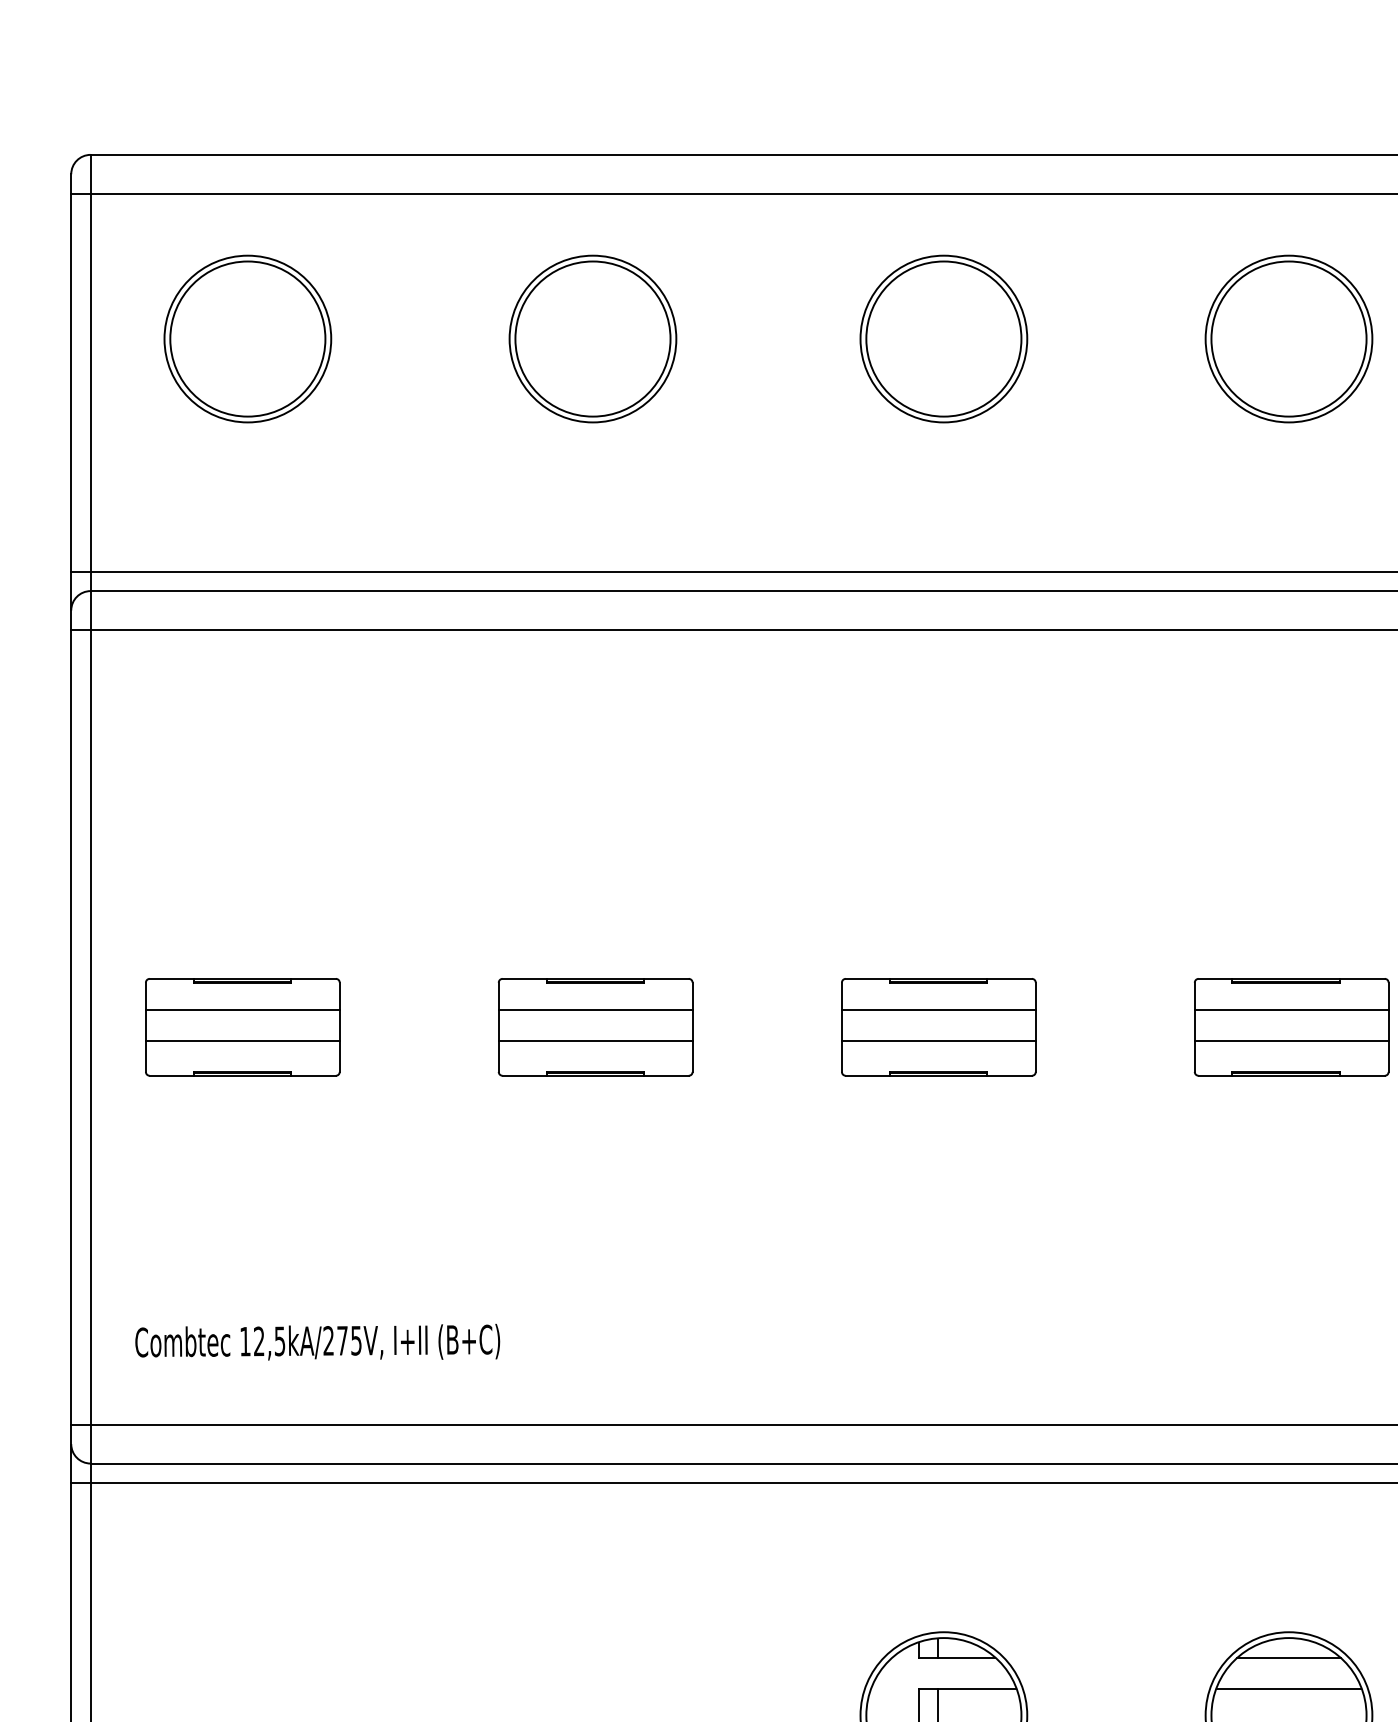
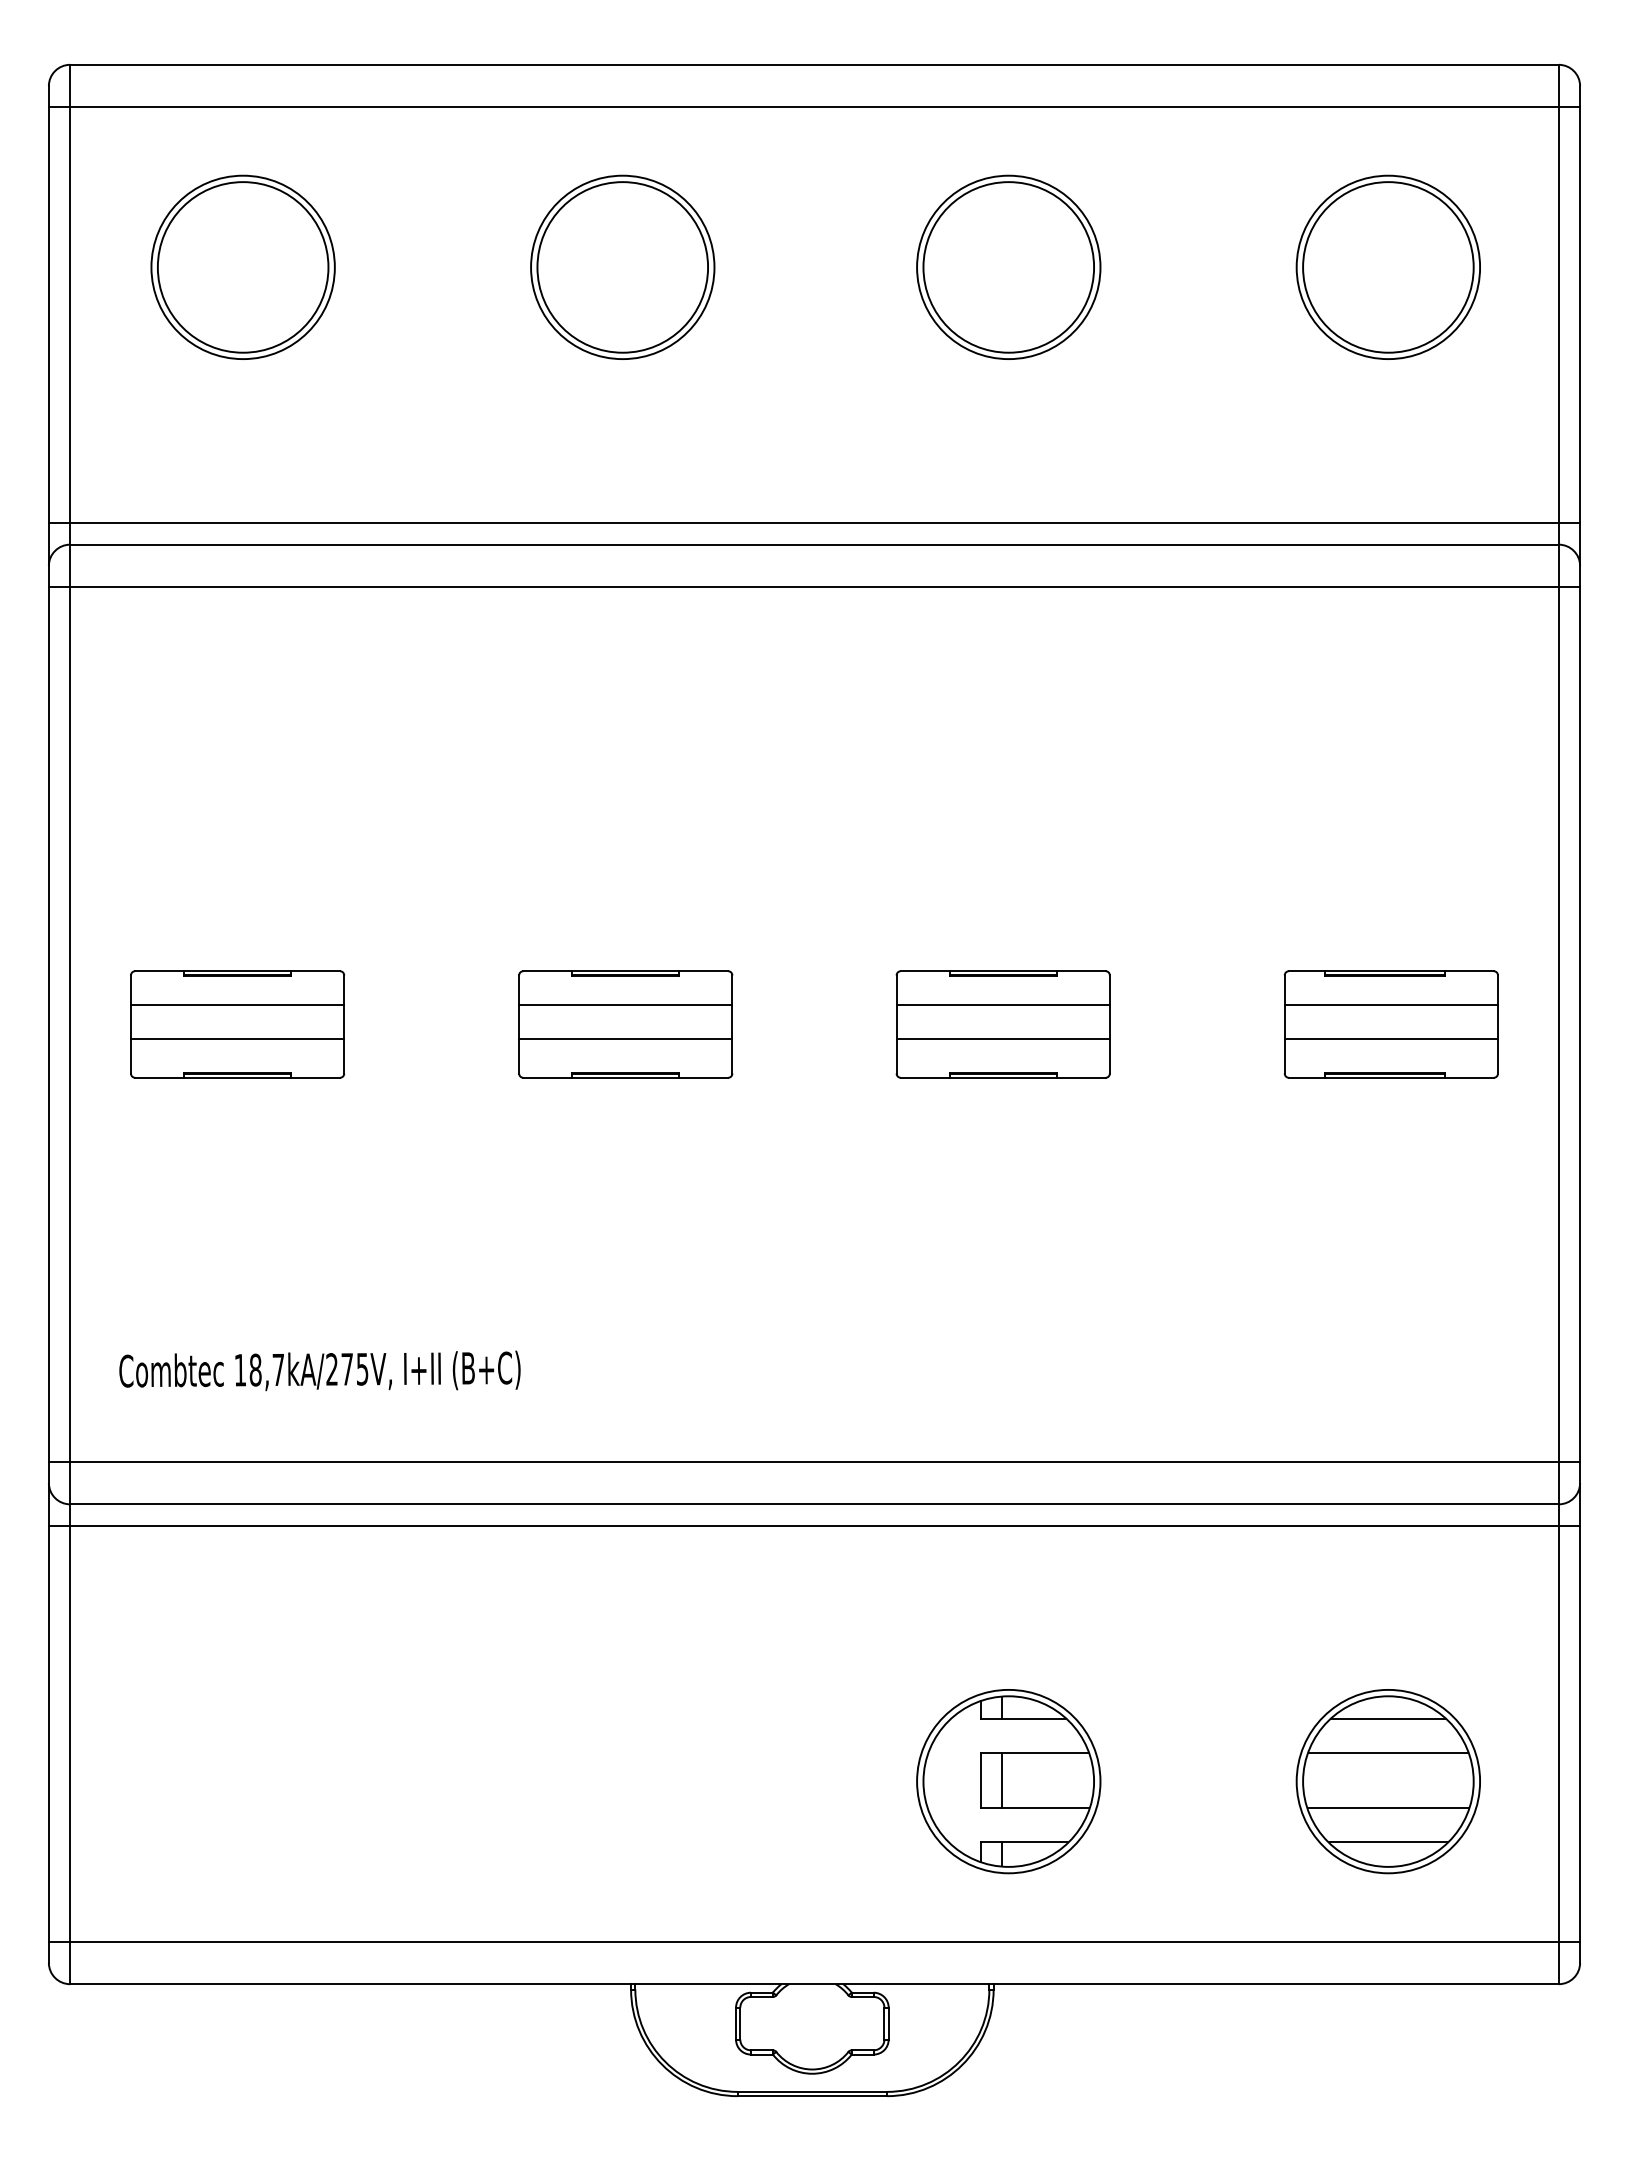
text: (269, 1340) -> (266, 1369), 12,5kA/275V, -> 18,7kA/275V,

